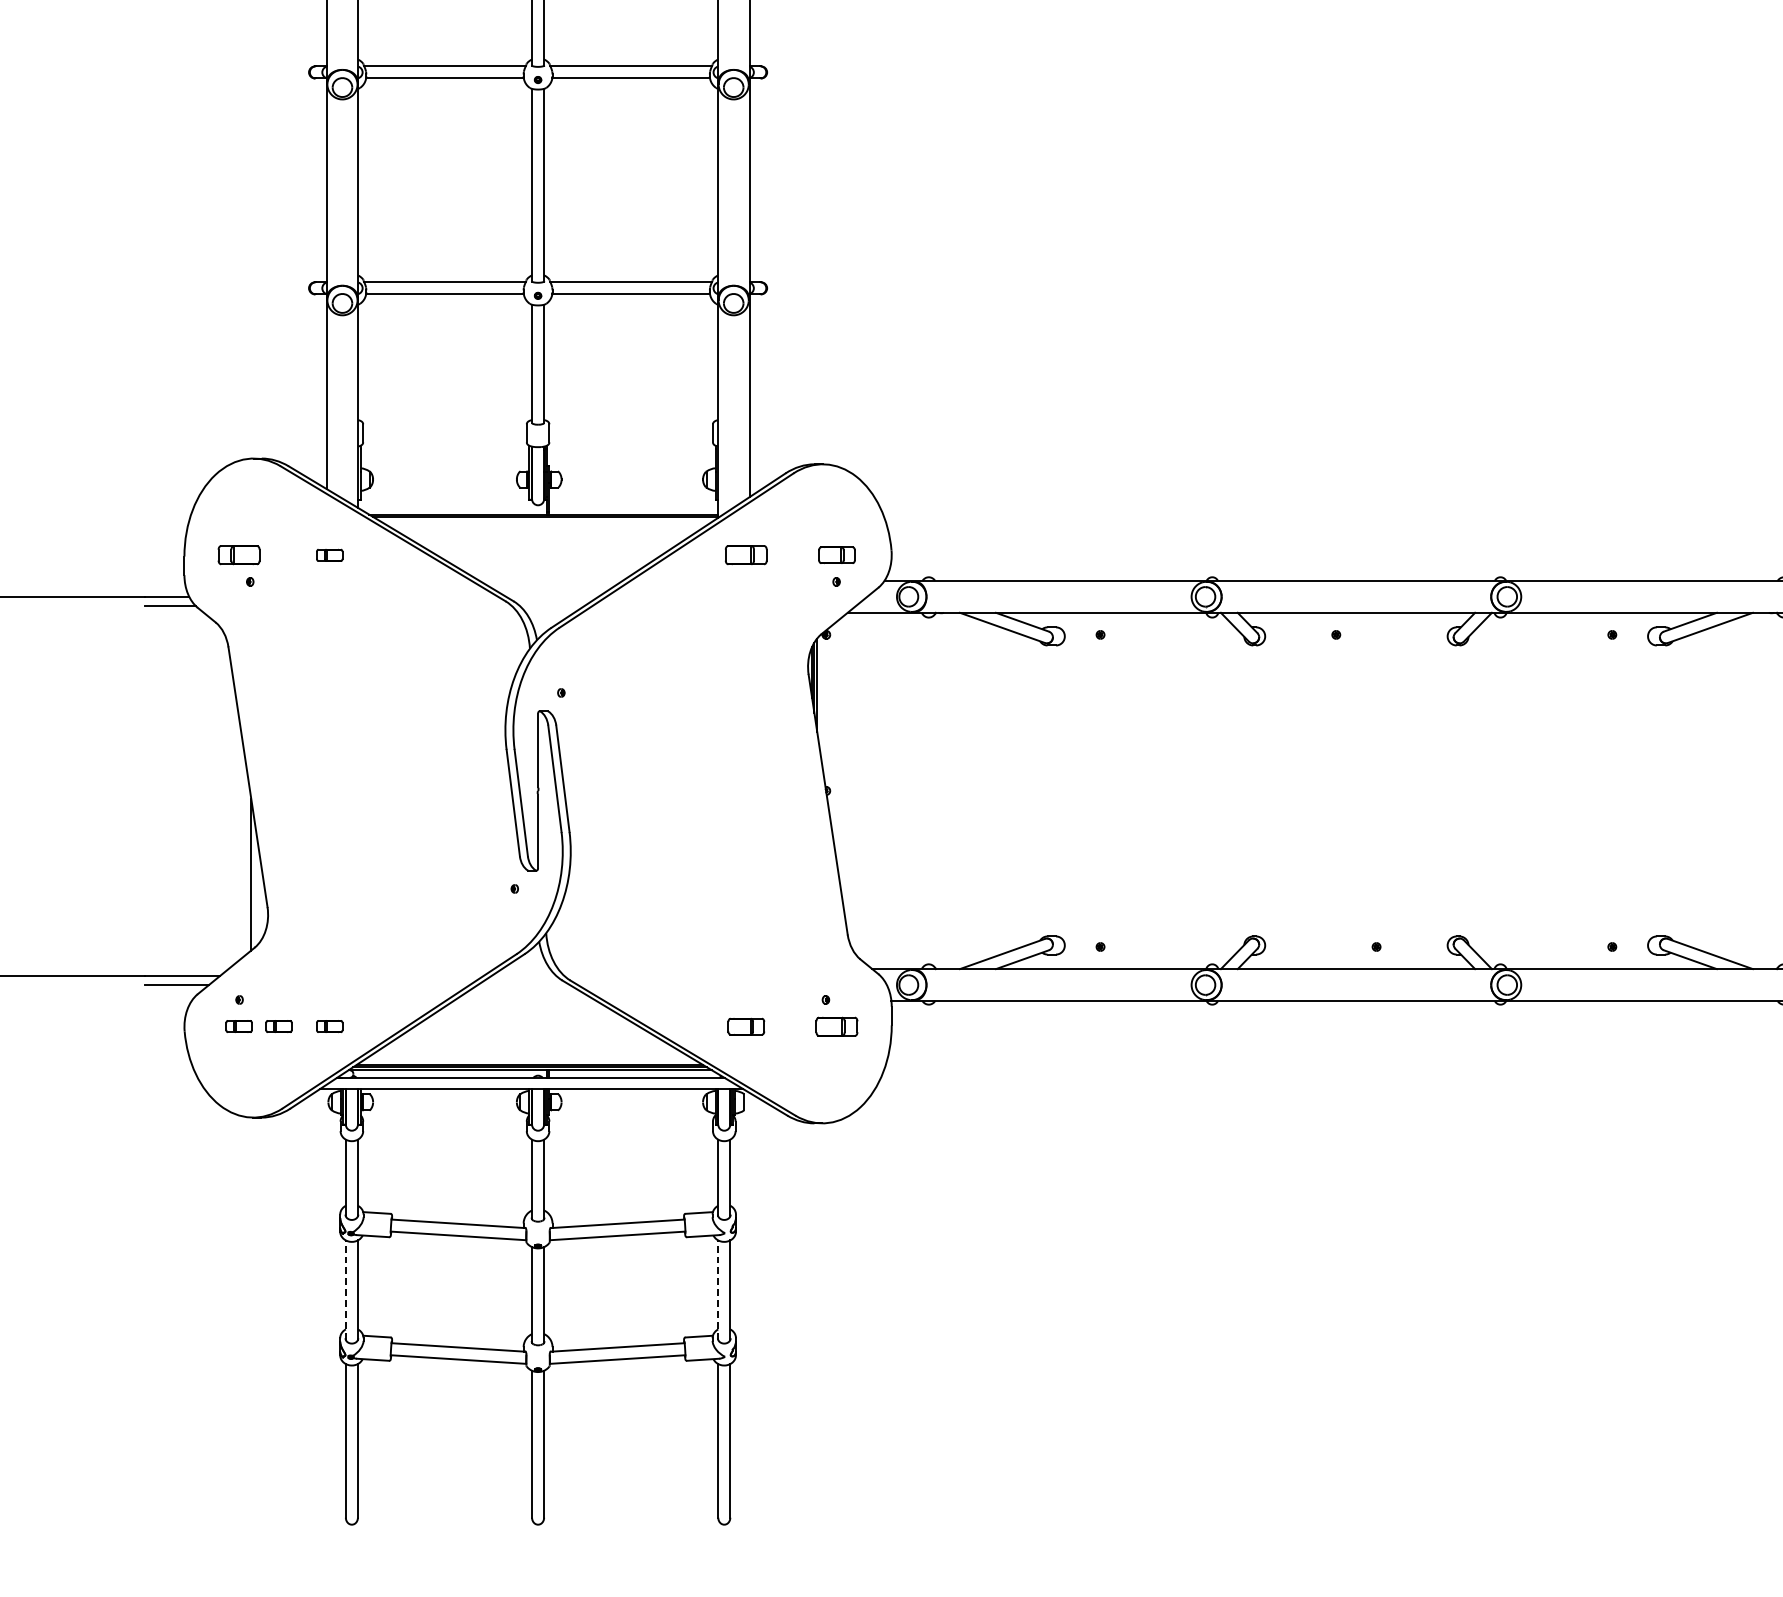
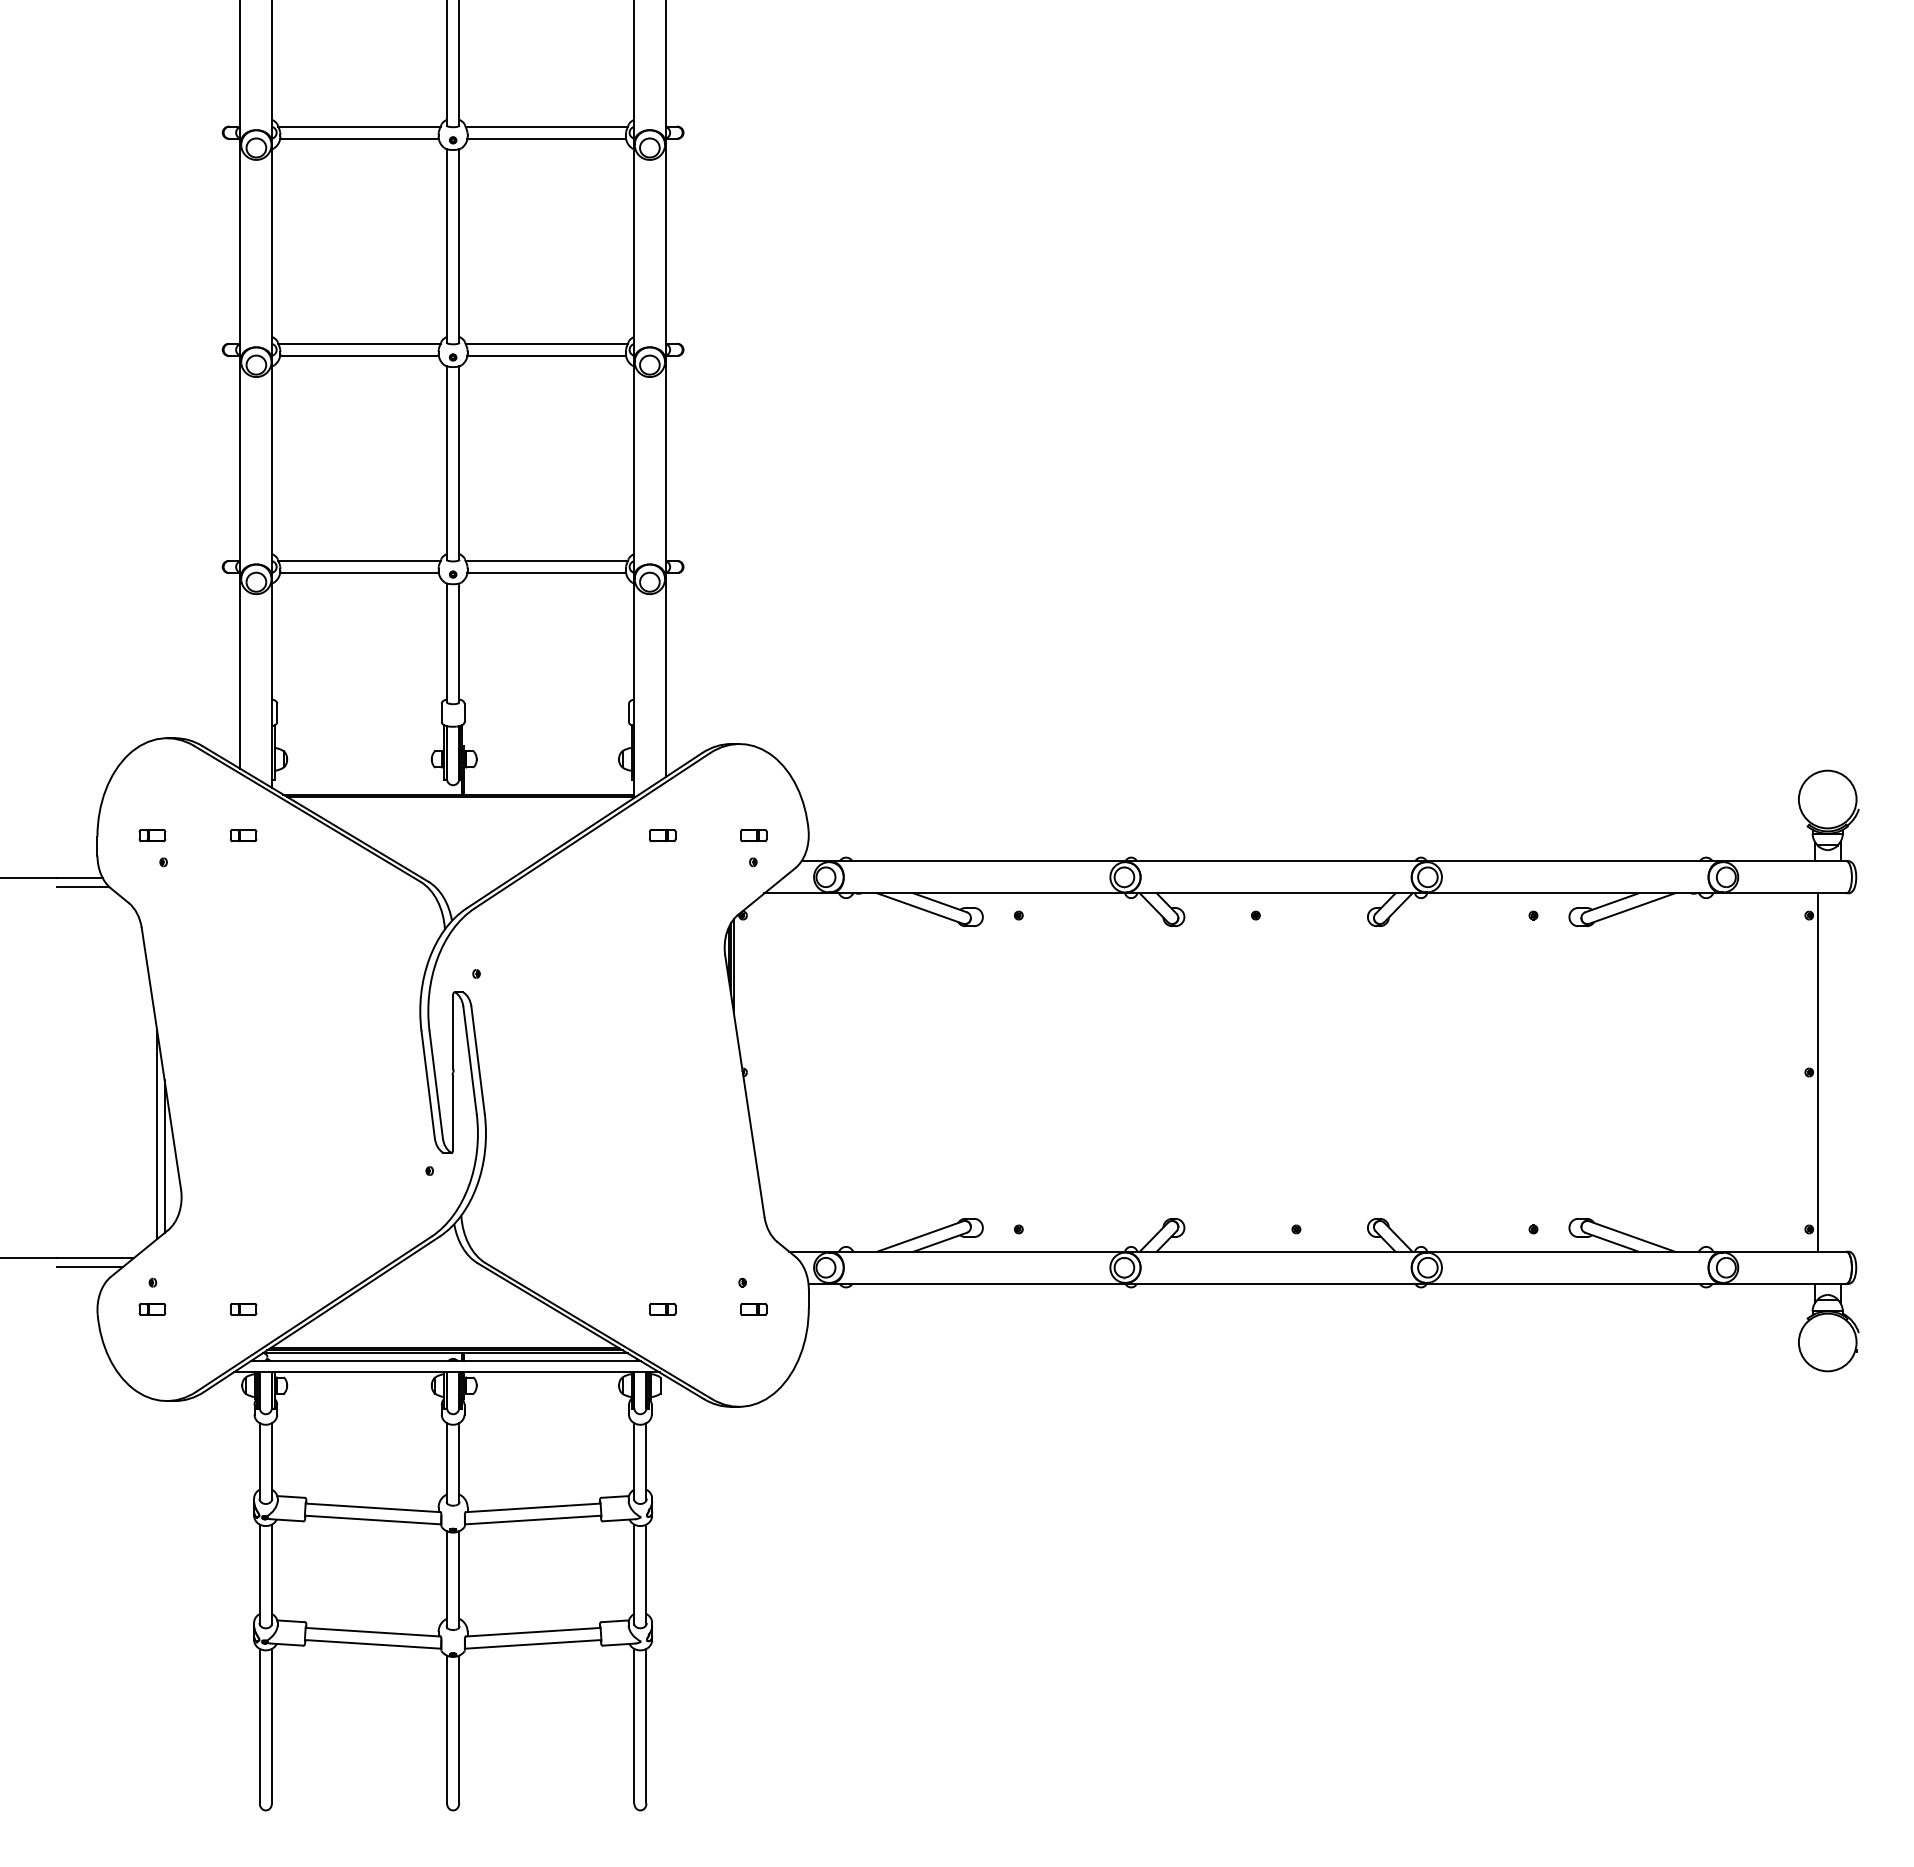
part: (239, 555) -> (152, 835), size x0.62
part: (746, 555) -> (662, 835), size x0.62
part: (836, 555) -> (753, 835), size x0.71
line: (244, 852) -> (157, 1134), added
part: (278, 1025) -> (192, 1308), removed
part: (746, 1025) -> (662, 1308), size x0.71
part: (836, 1025) -> (753, 1308), size x0.62
line: (345, 1290) -> (259, 1574), dashed -> solid
line: (718, 1290) -> (634, 1574), dashed -> solid

